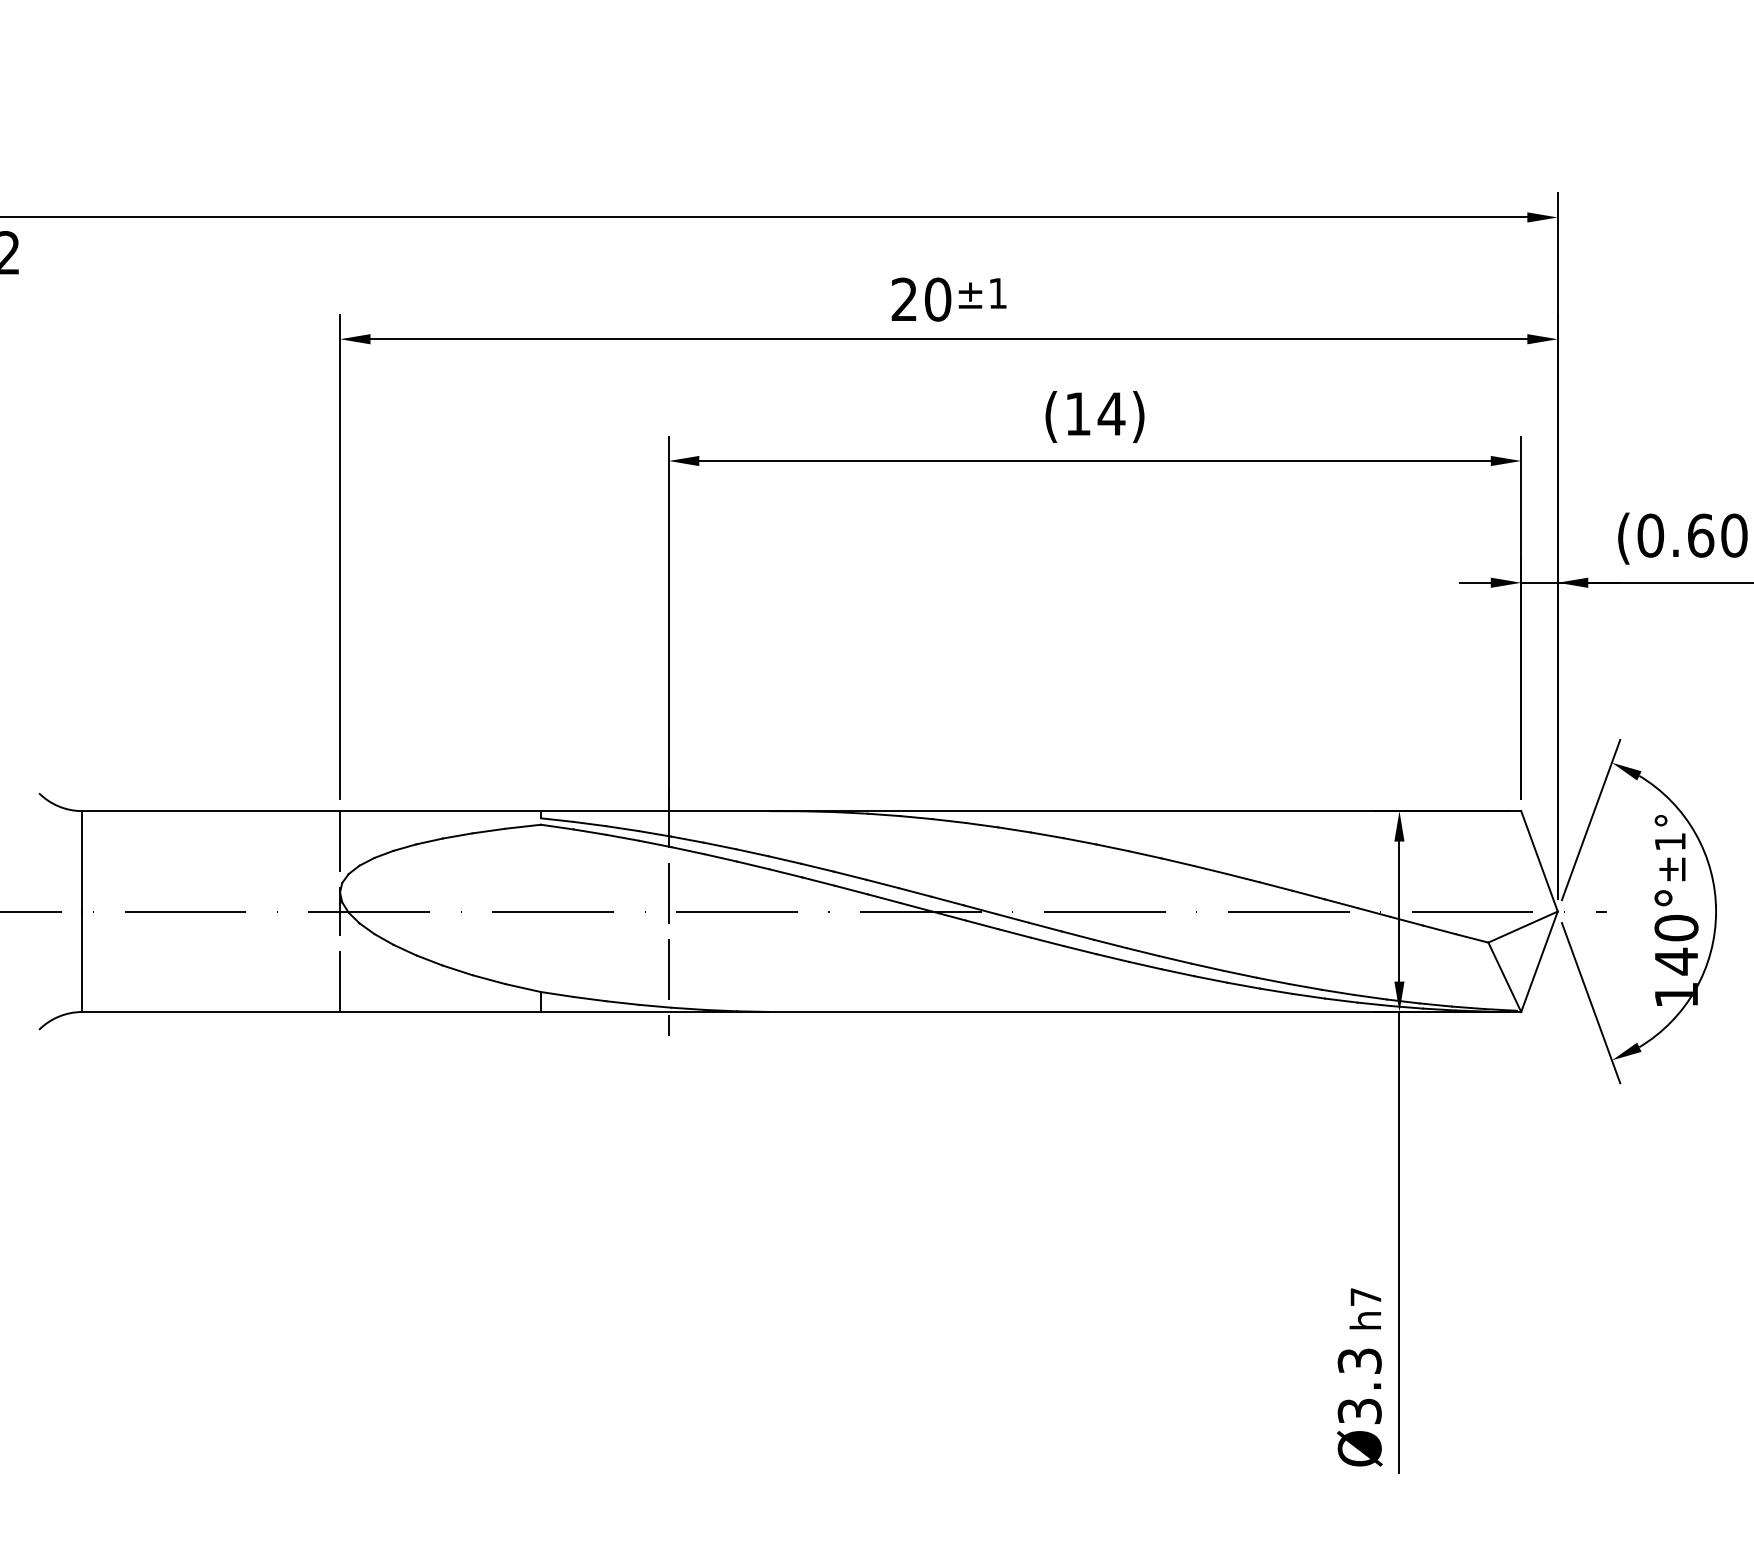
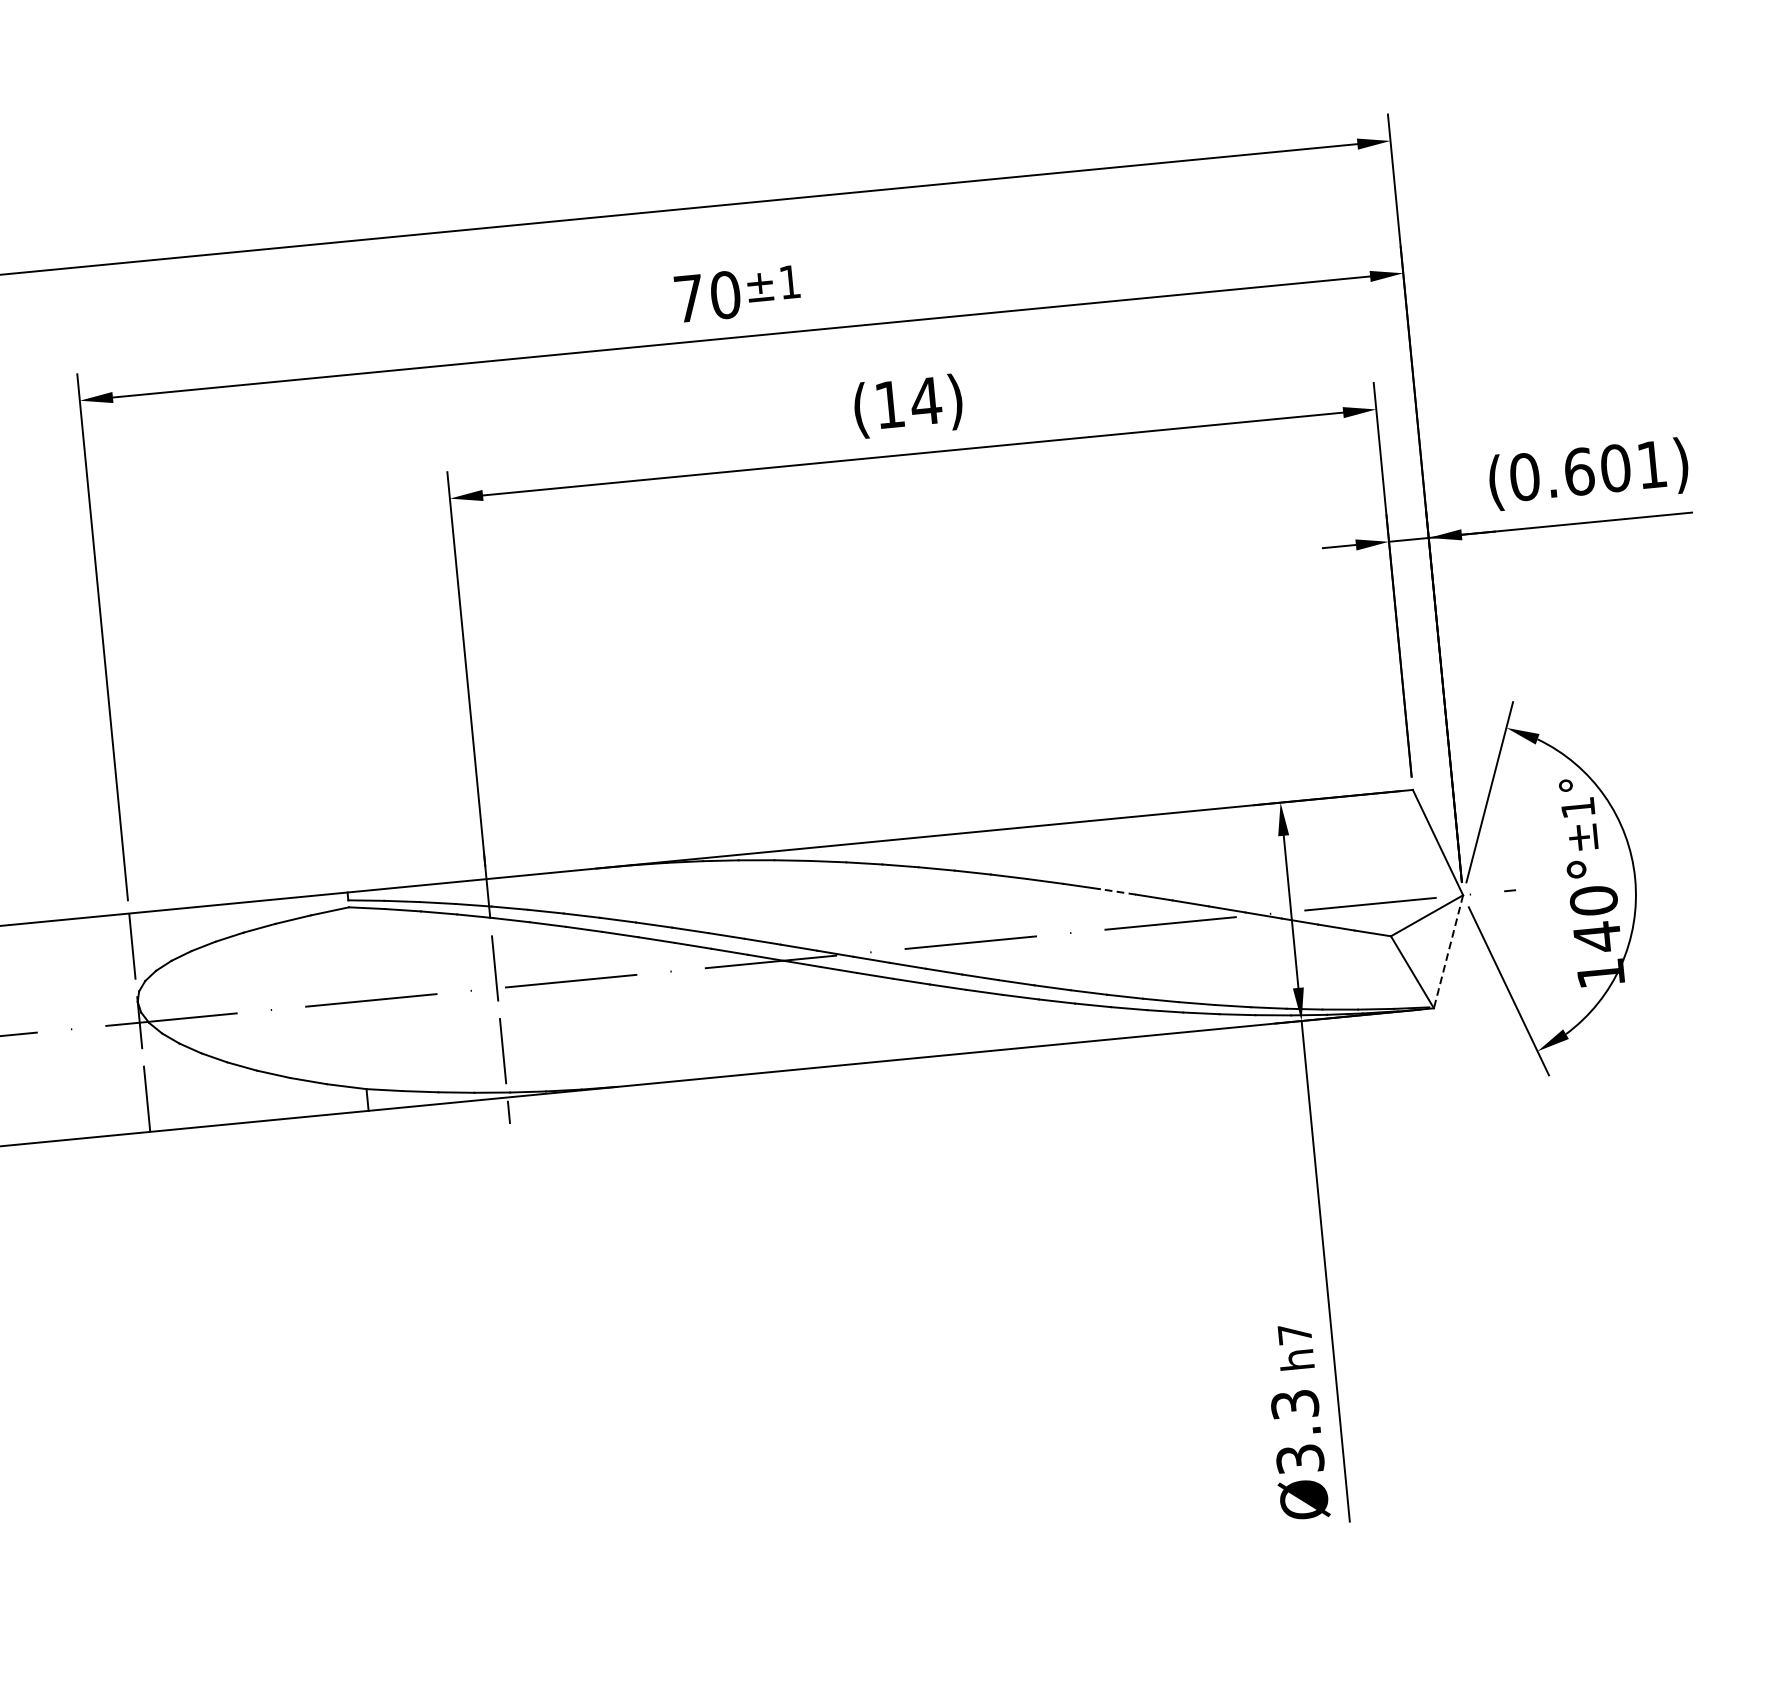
text: (903, 298) -> (687, 297), 20 -> 70
line: (1243, 878) -> (1118, 892), solid -> dashed
line: (1539, 962) -> (1448, 952), solid -> dashed

